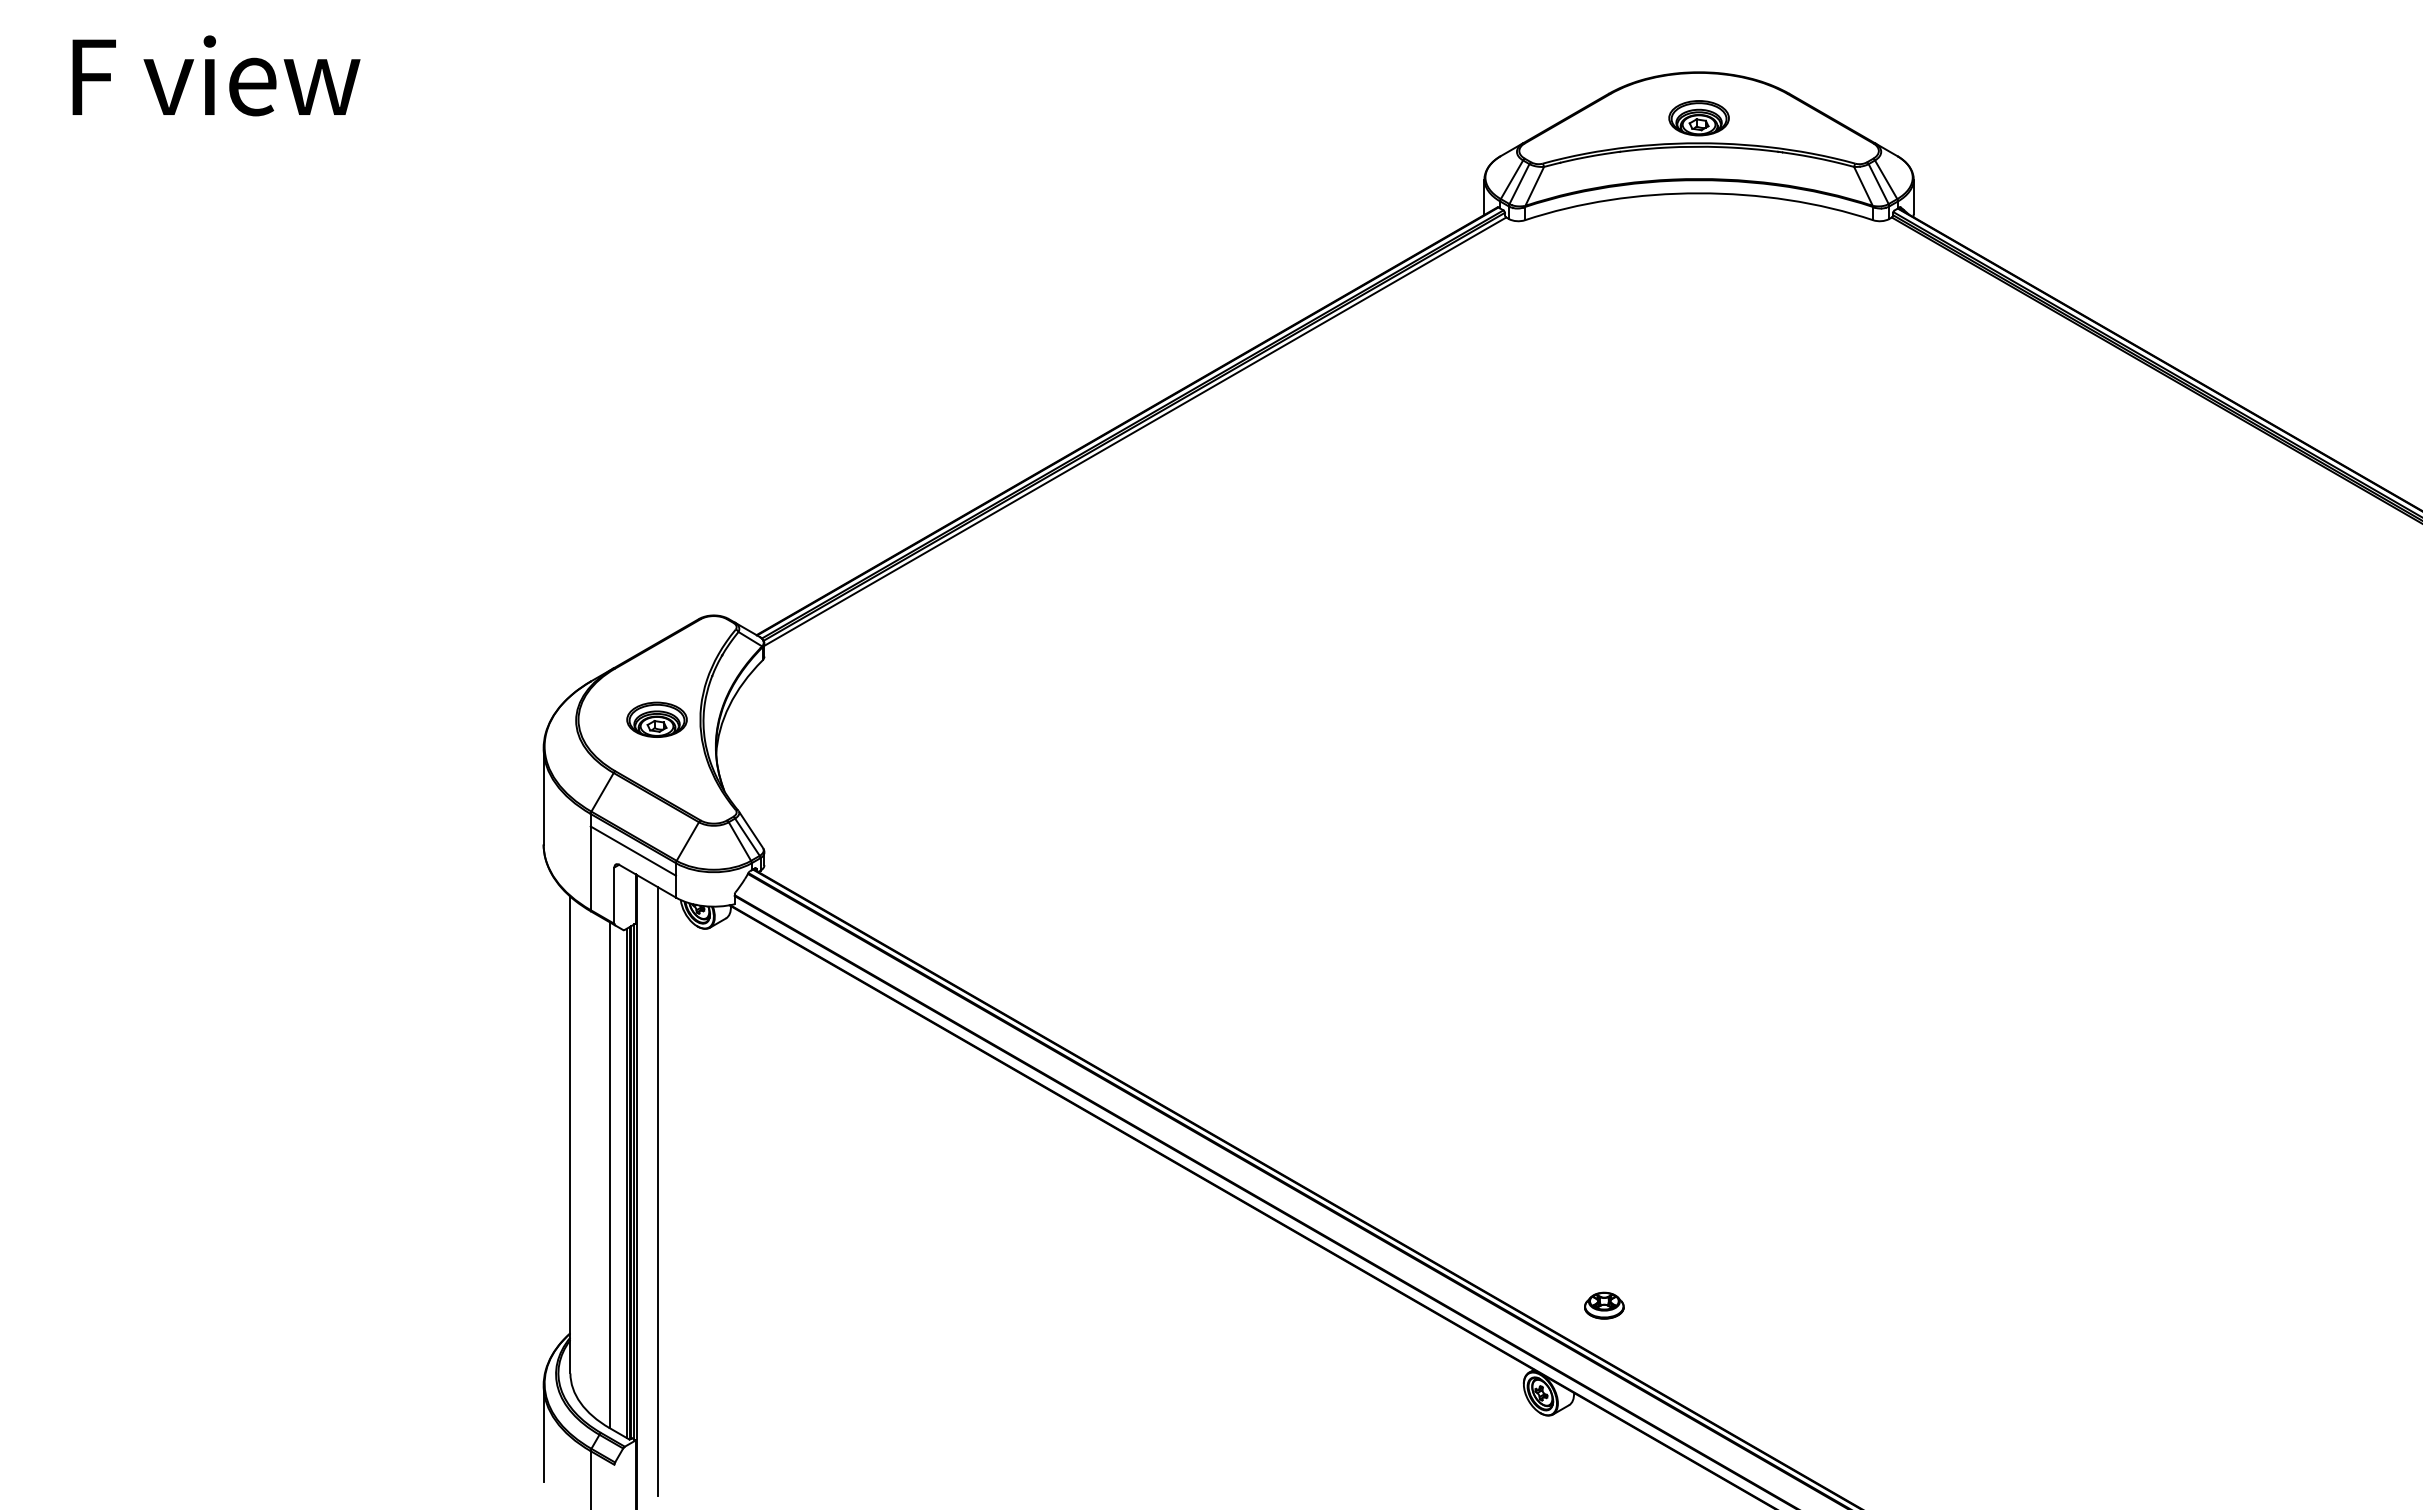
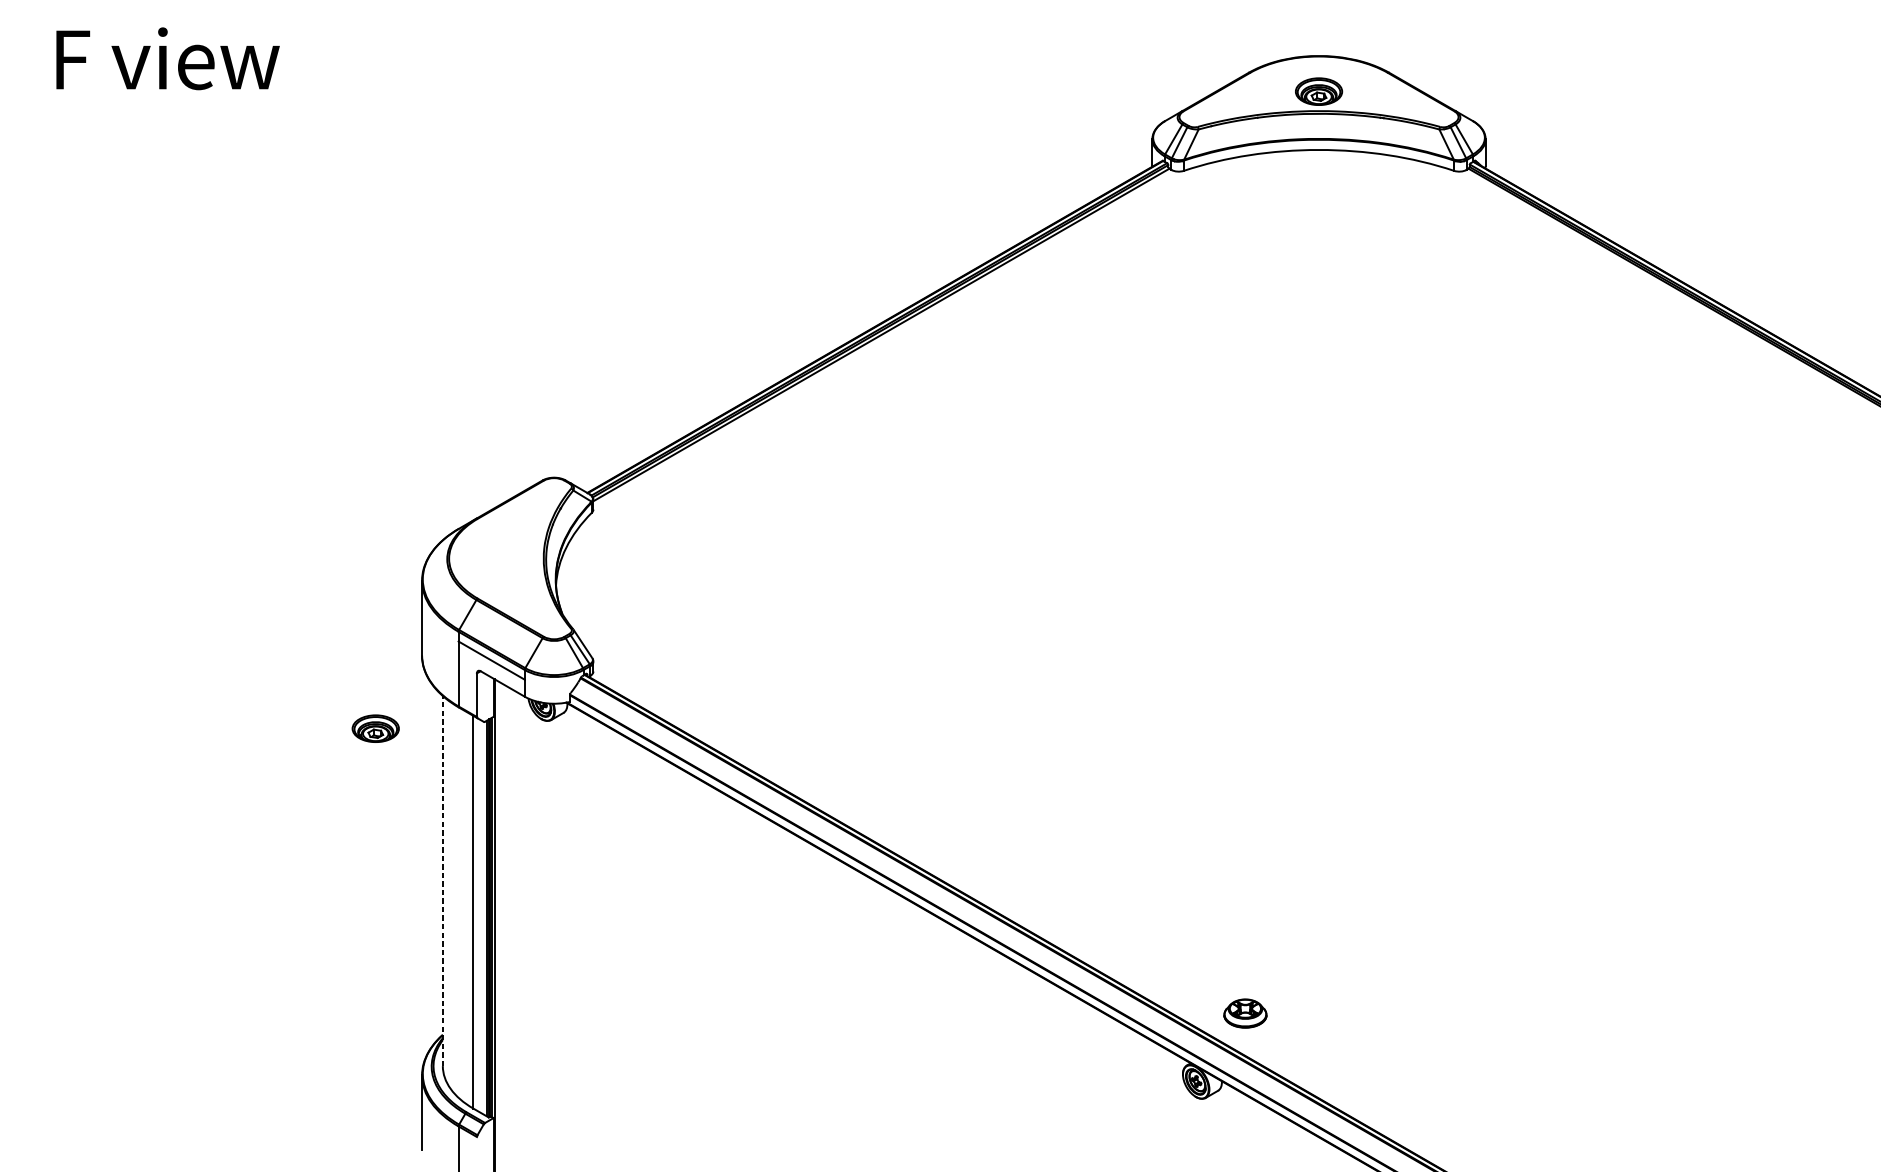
part: (656, 719) -> (375, 728), moved
line: (570, 1134) -> (442, 880), solid -> dashed
line: (658, 1191) -> (511, 924), removed
part: (1604, 1305) -> (1245, 1013), size x1.4

